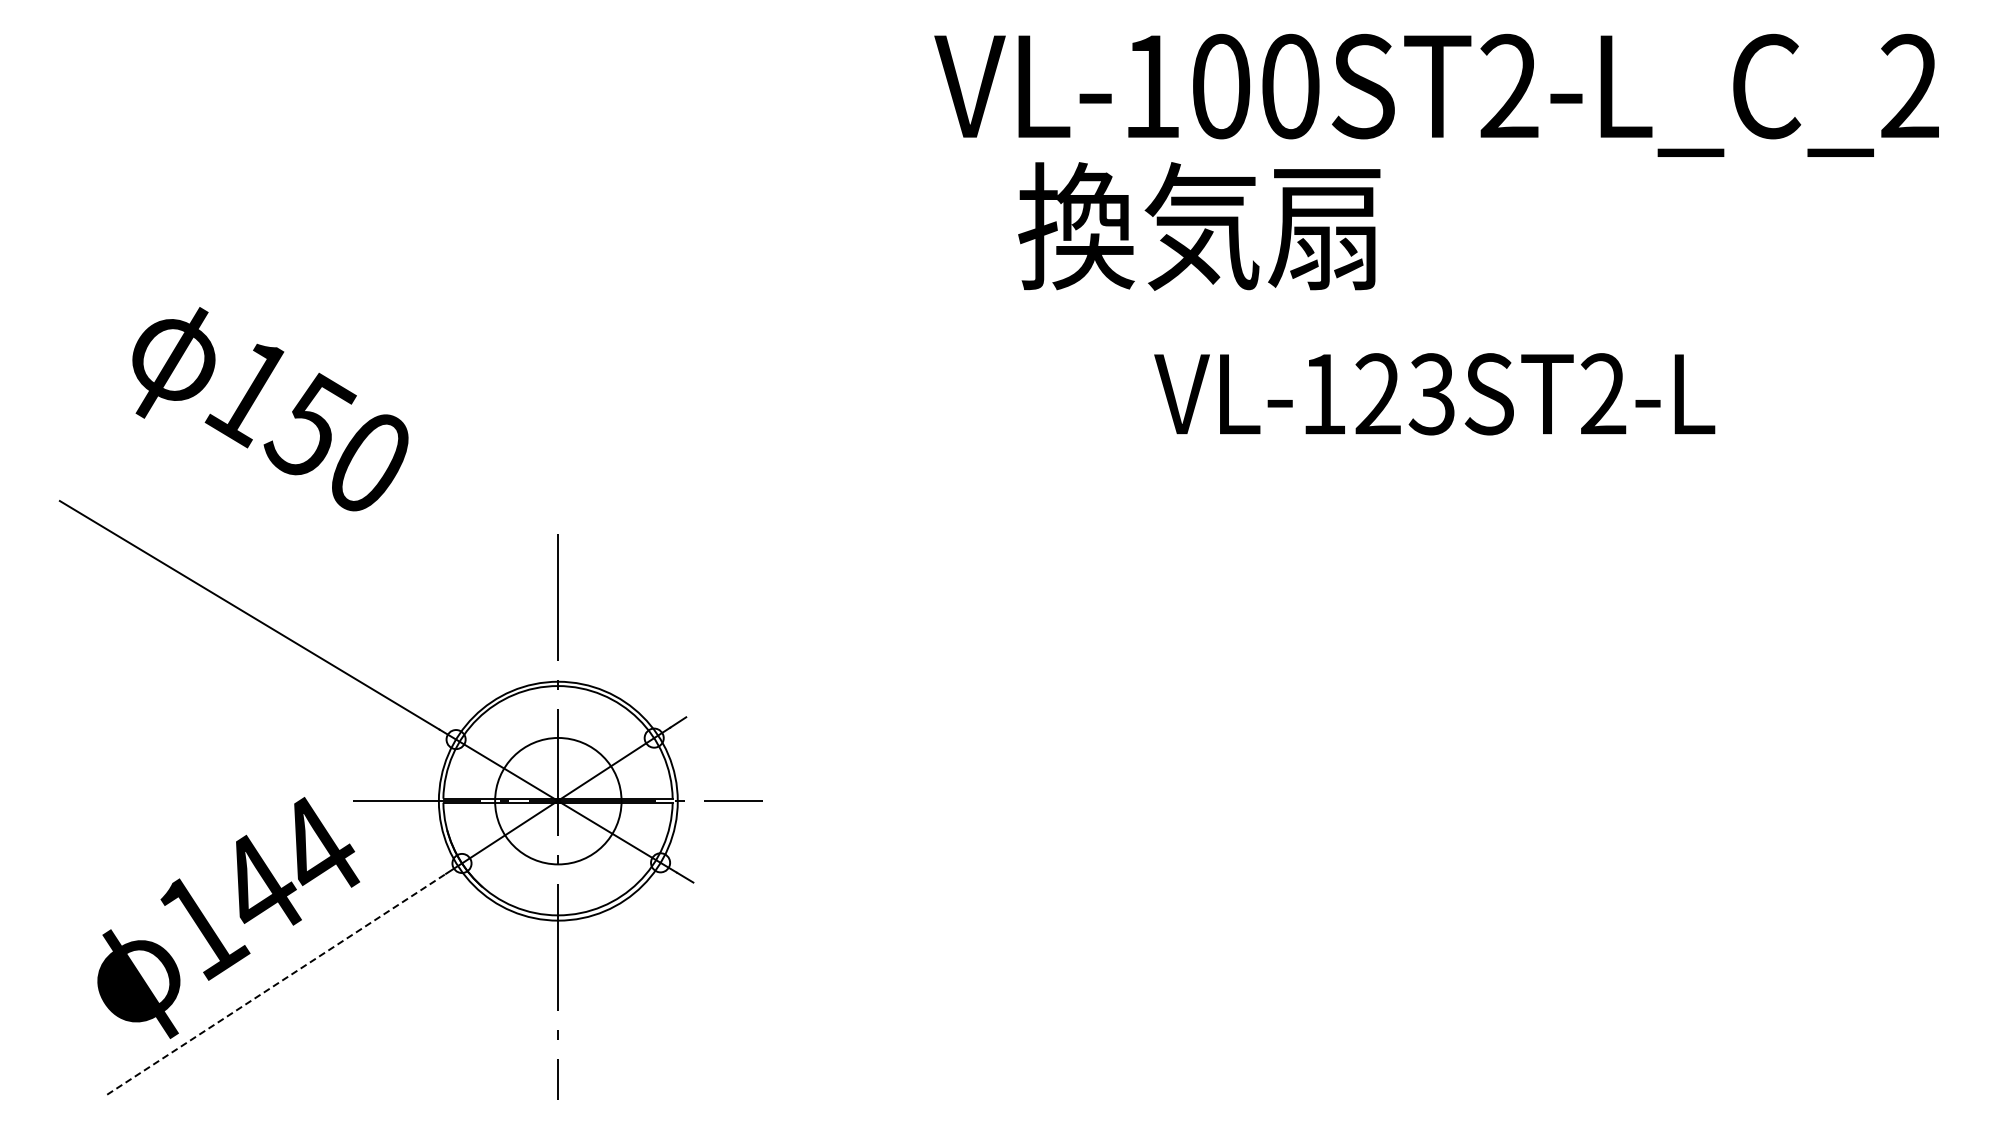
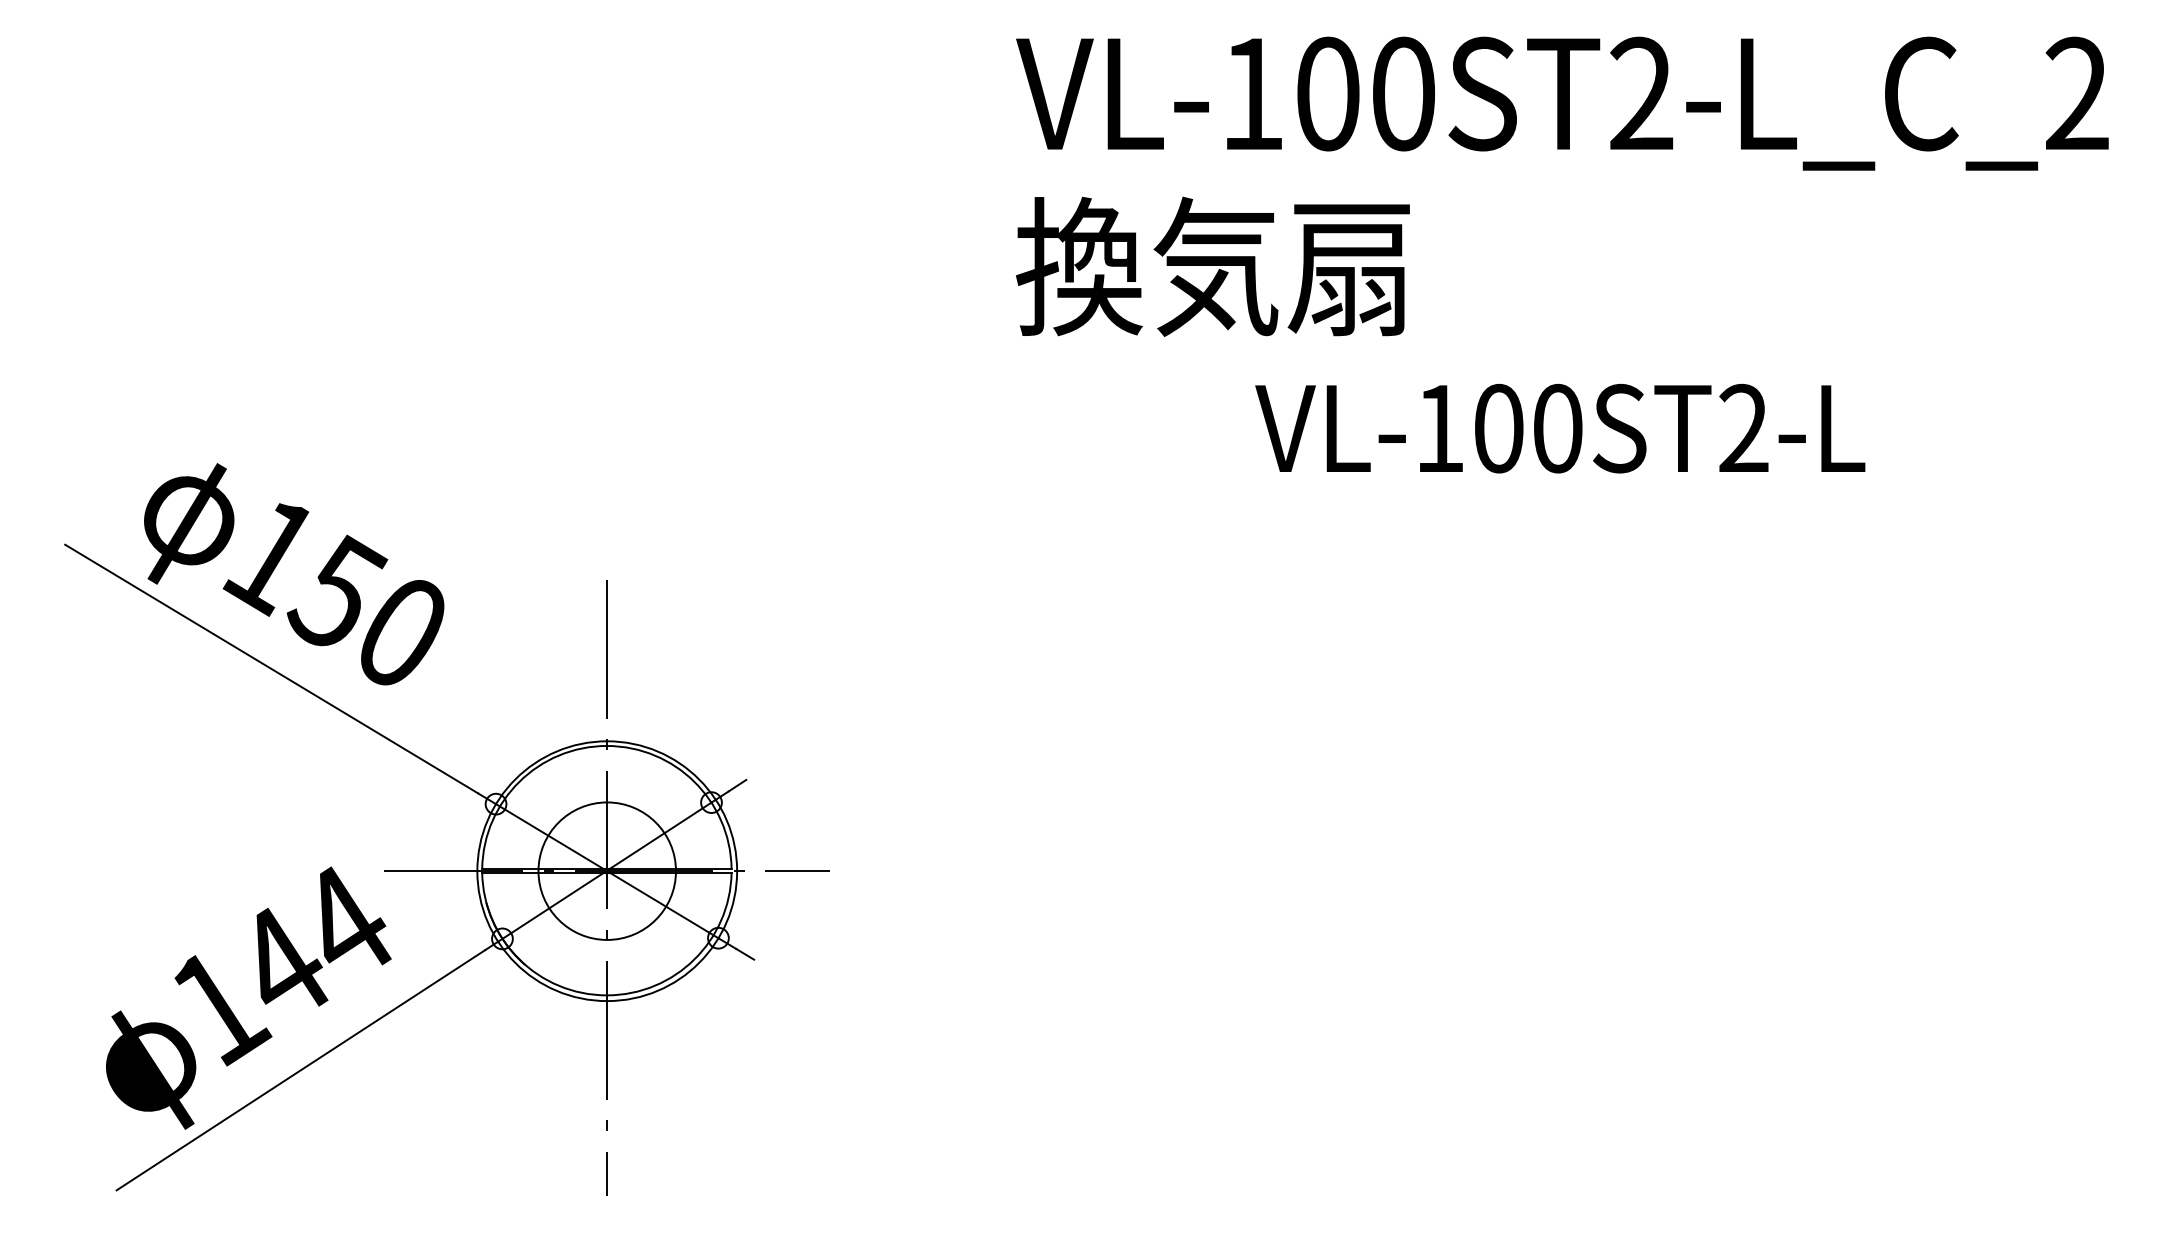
text: (1199, 226) -> (1213, 266), moved
text: (1405, 394) -> (1528, 428), VL-123ST2-L -> VL-100ST2-L
text: (270, 409) -> (294, 574), moved
line: (277, 983) -> (301, 1069), dashed -> solid

